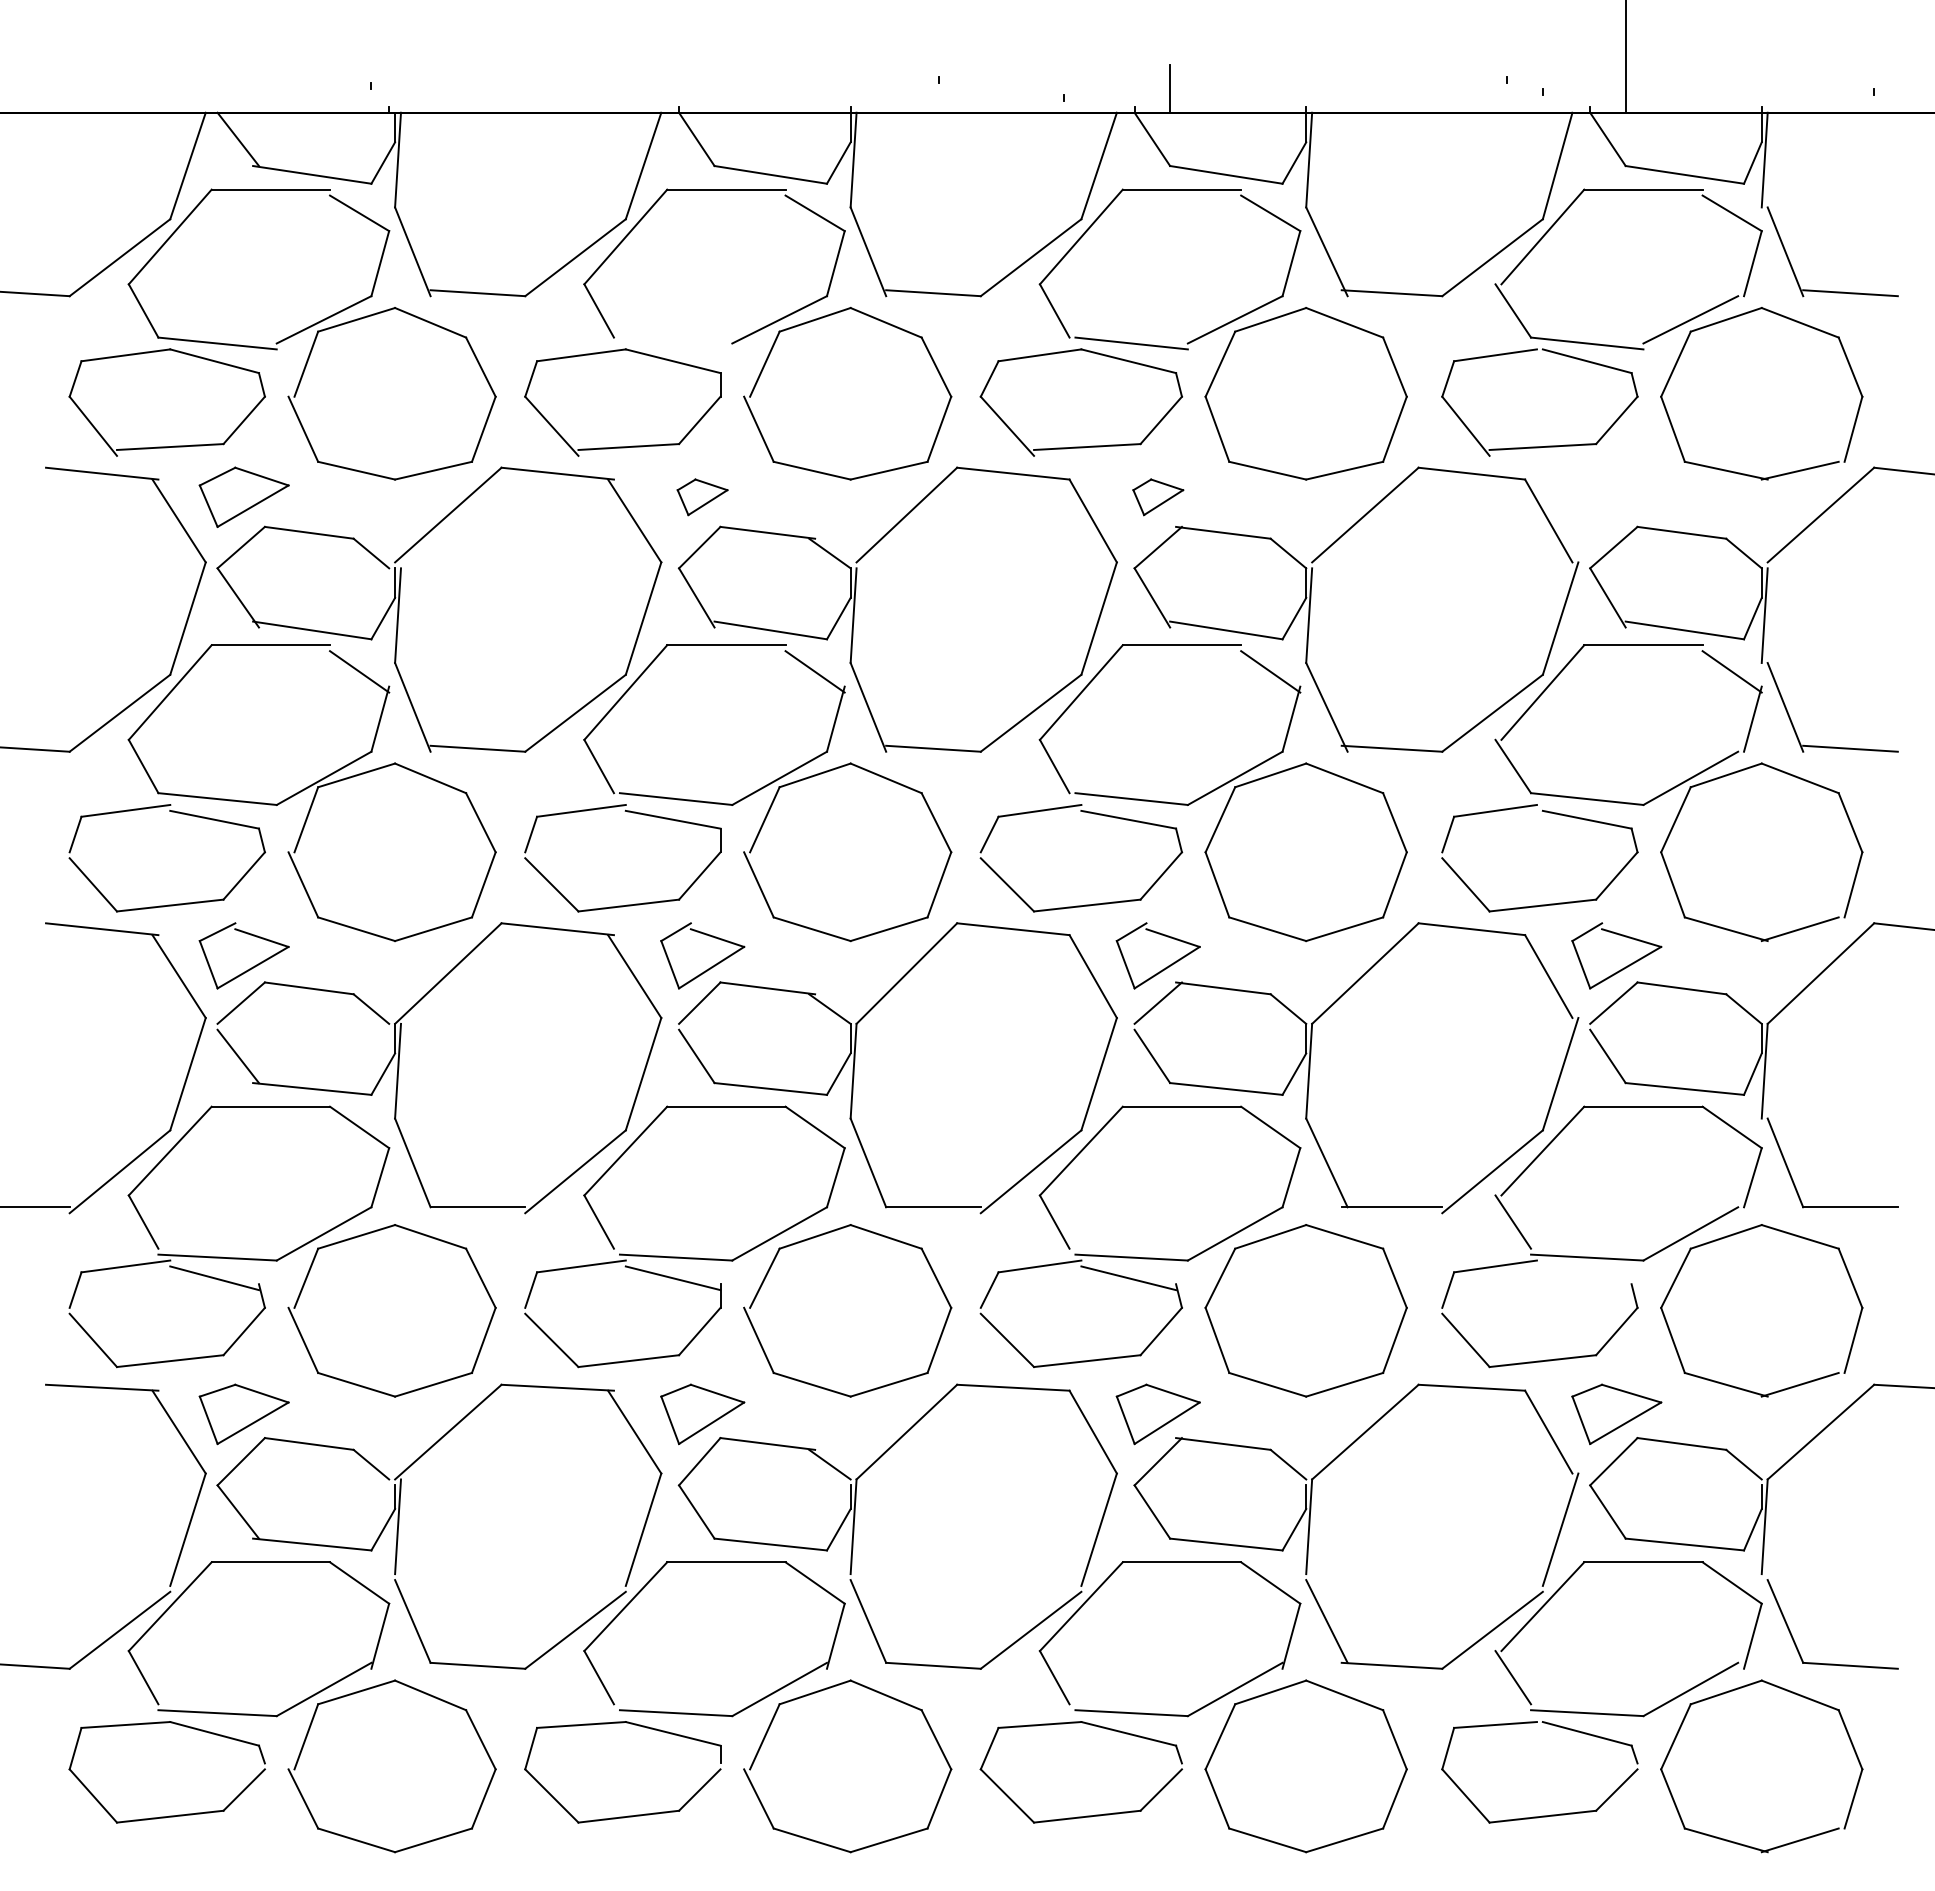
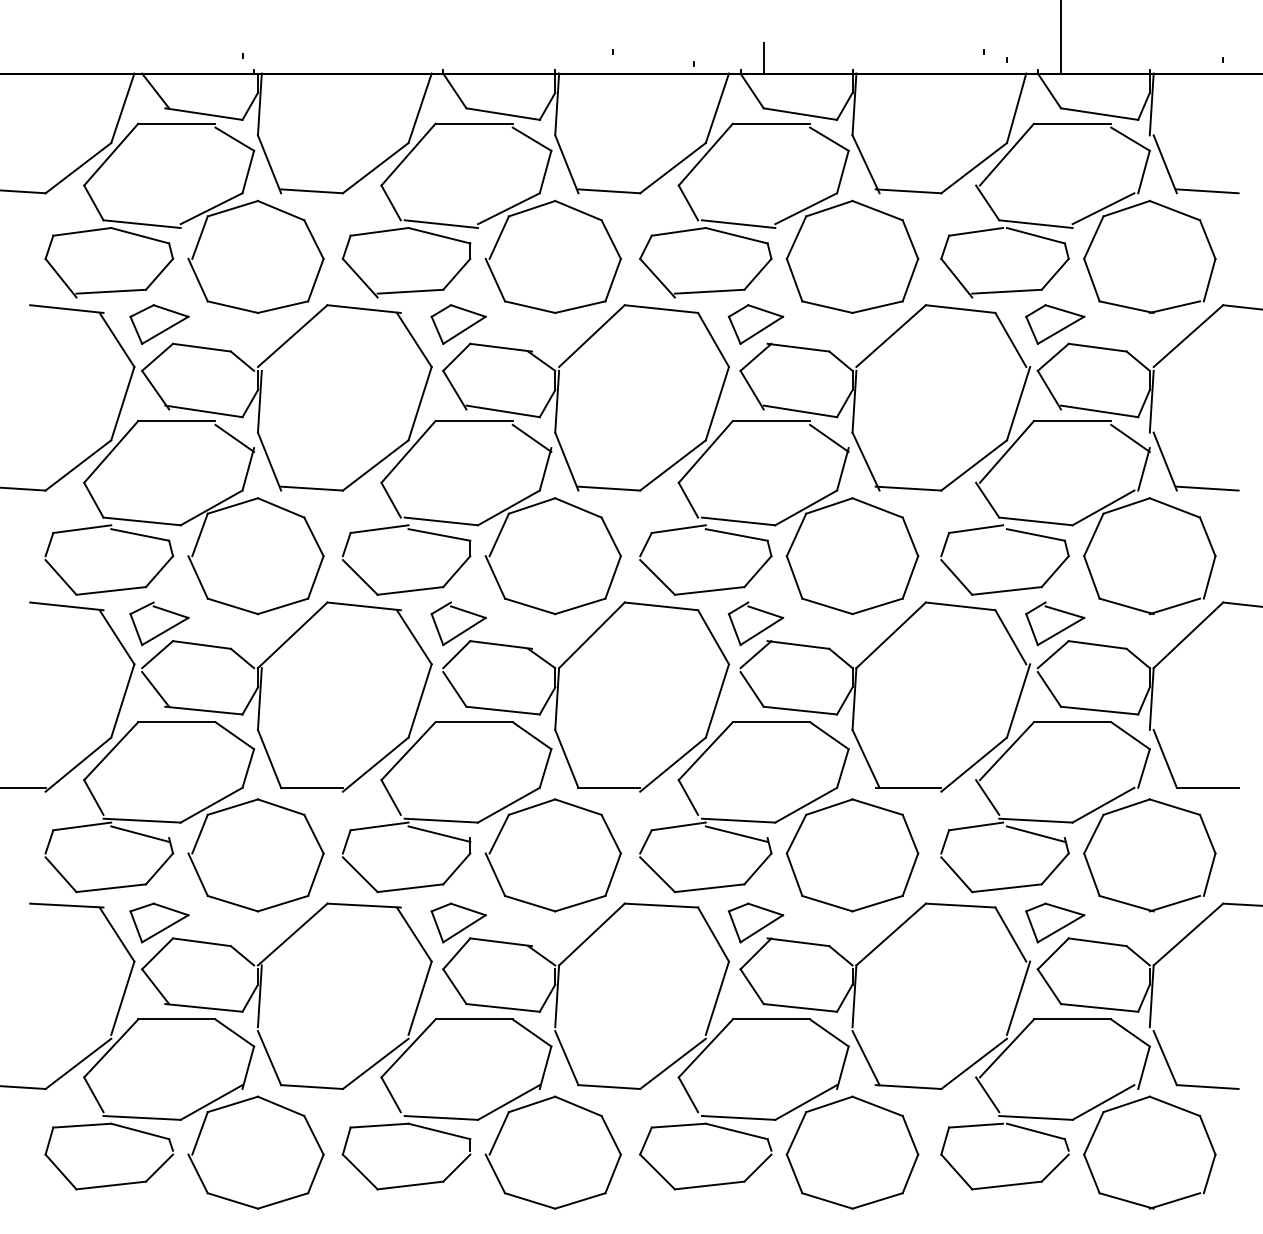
line: (676, 344) -> (441, 224), added
part: (702, 497) -> (458, 324), size x1.67
part: (1157, 497) -> (755, 324), size x1.67
part: (1617, 497) -> (1055, 324), added
line: (1586, 1277) -> (1035, 833), added

